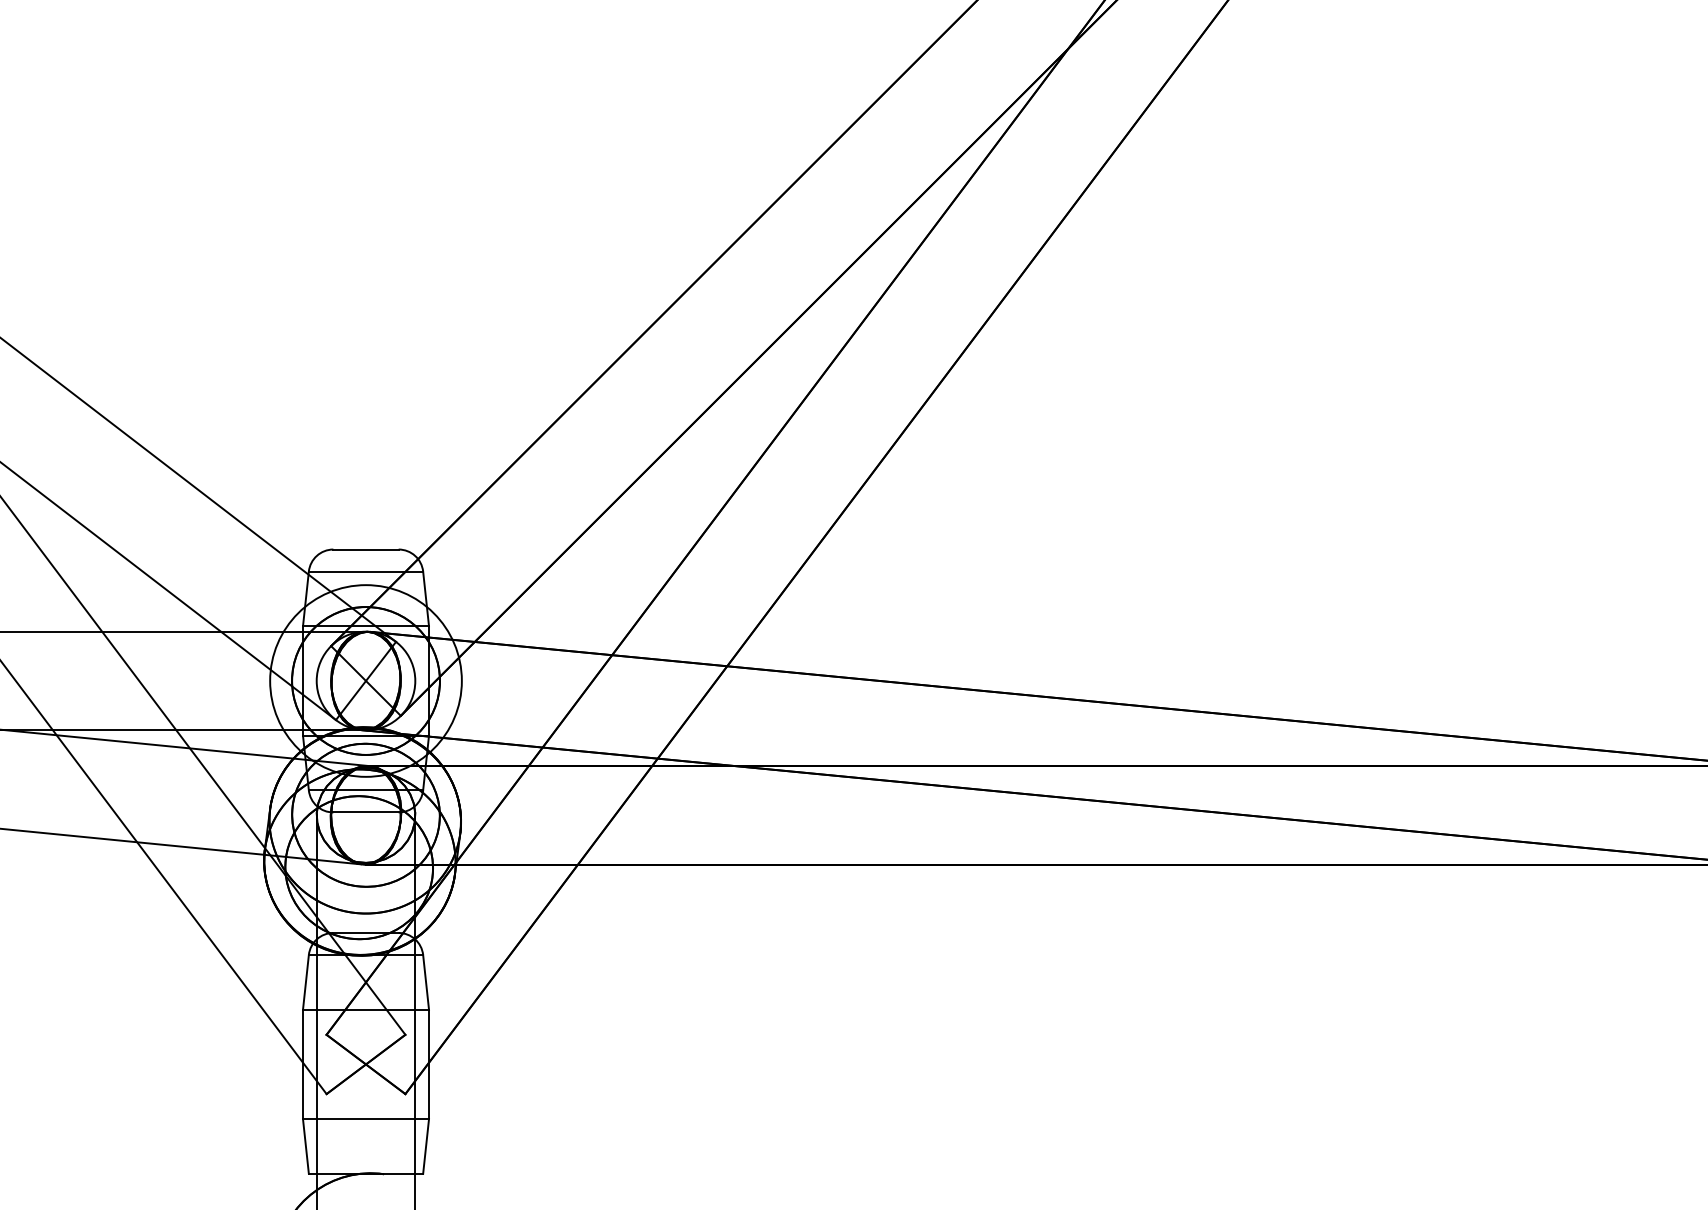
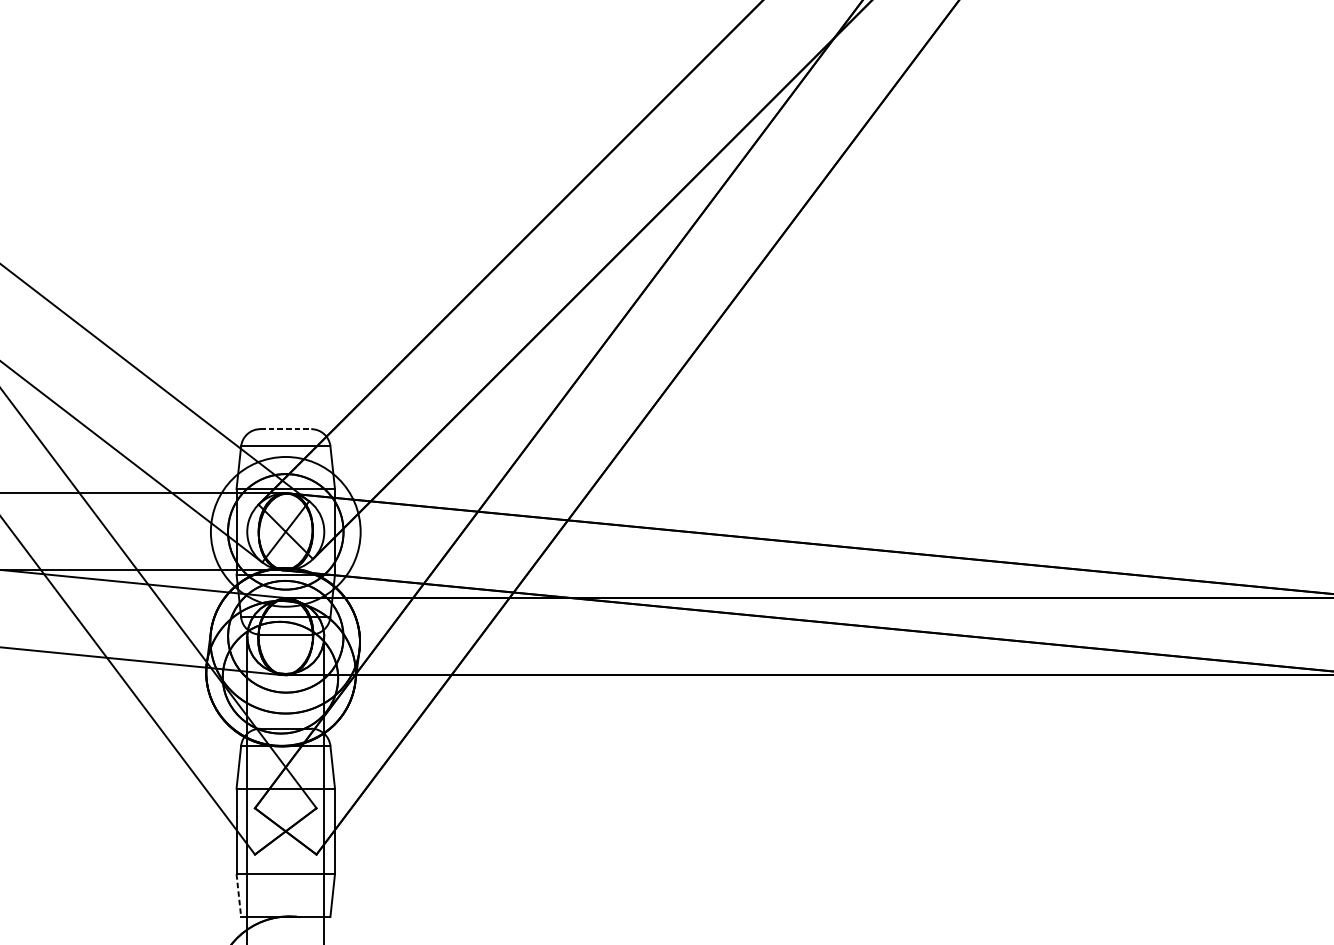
line: (366, 549) -> (286, 429), solid -> dashed
line: (306, 1147) -> (239, 896), solid -> dashed

